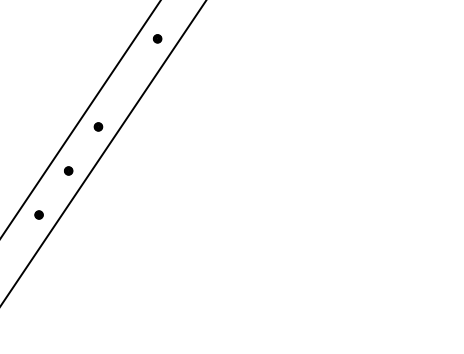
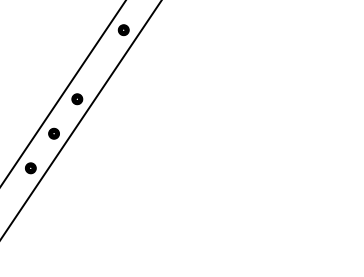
part: (157, 38) -> (123, 29), size x1.67
part: (98, 126) -> (77, 98), size x1.67
part: (68, 170) -> (53, 133), size x1.67
part: (38, 214) -> (30, 167), size x1.67

